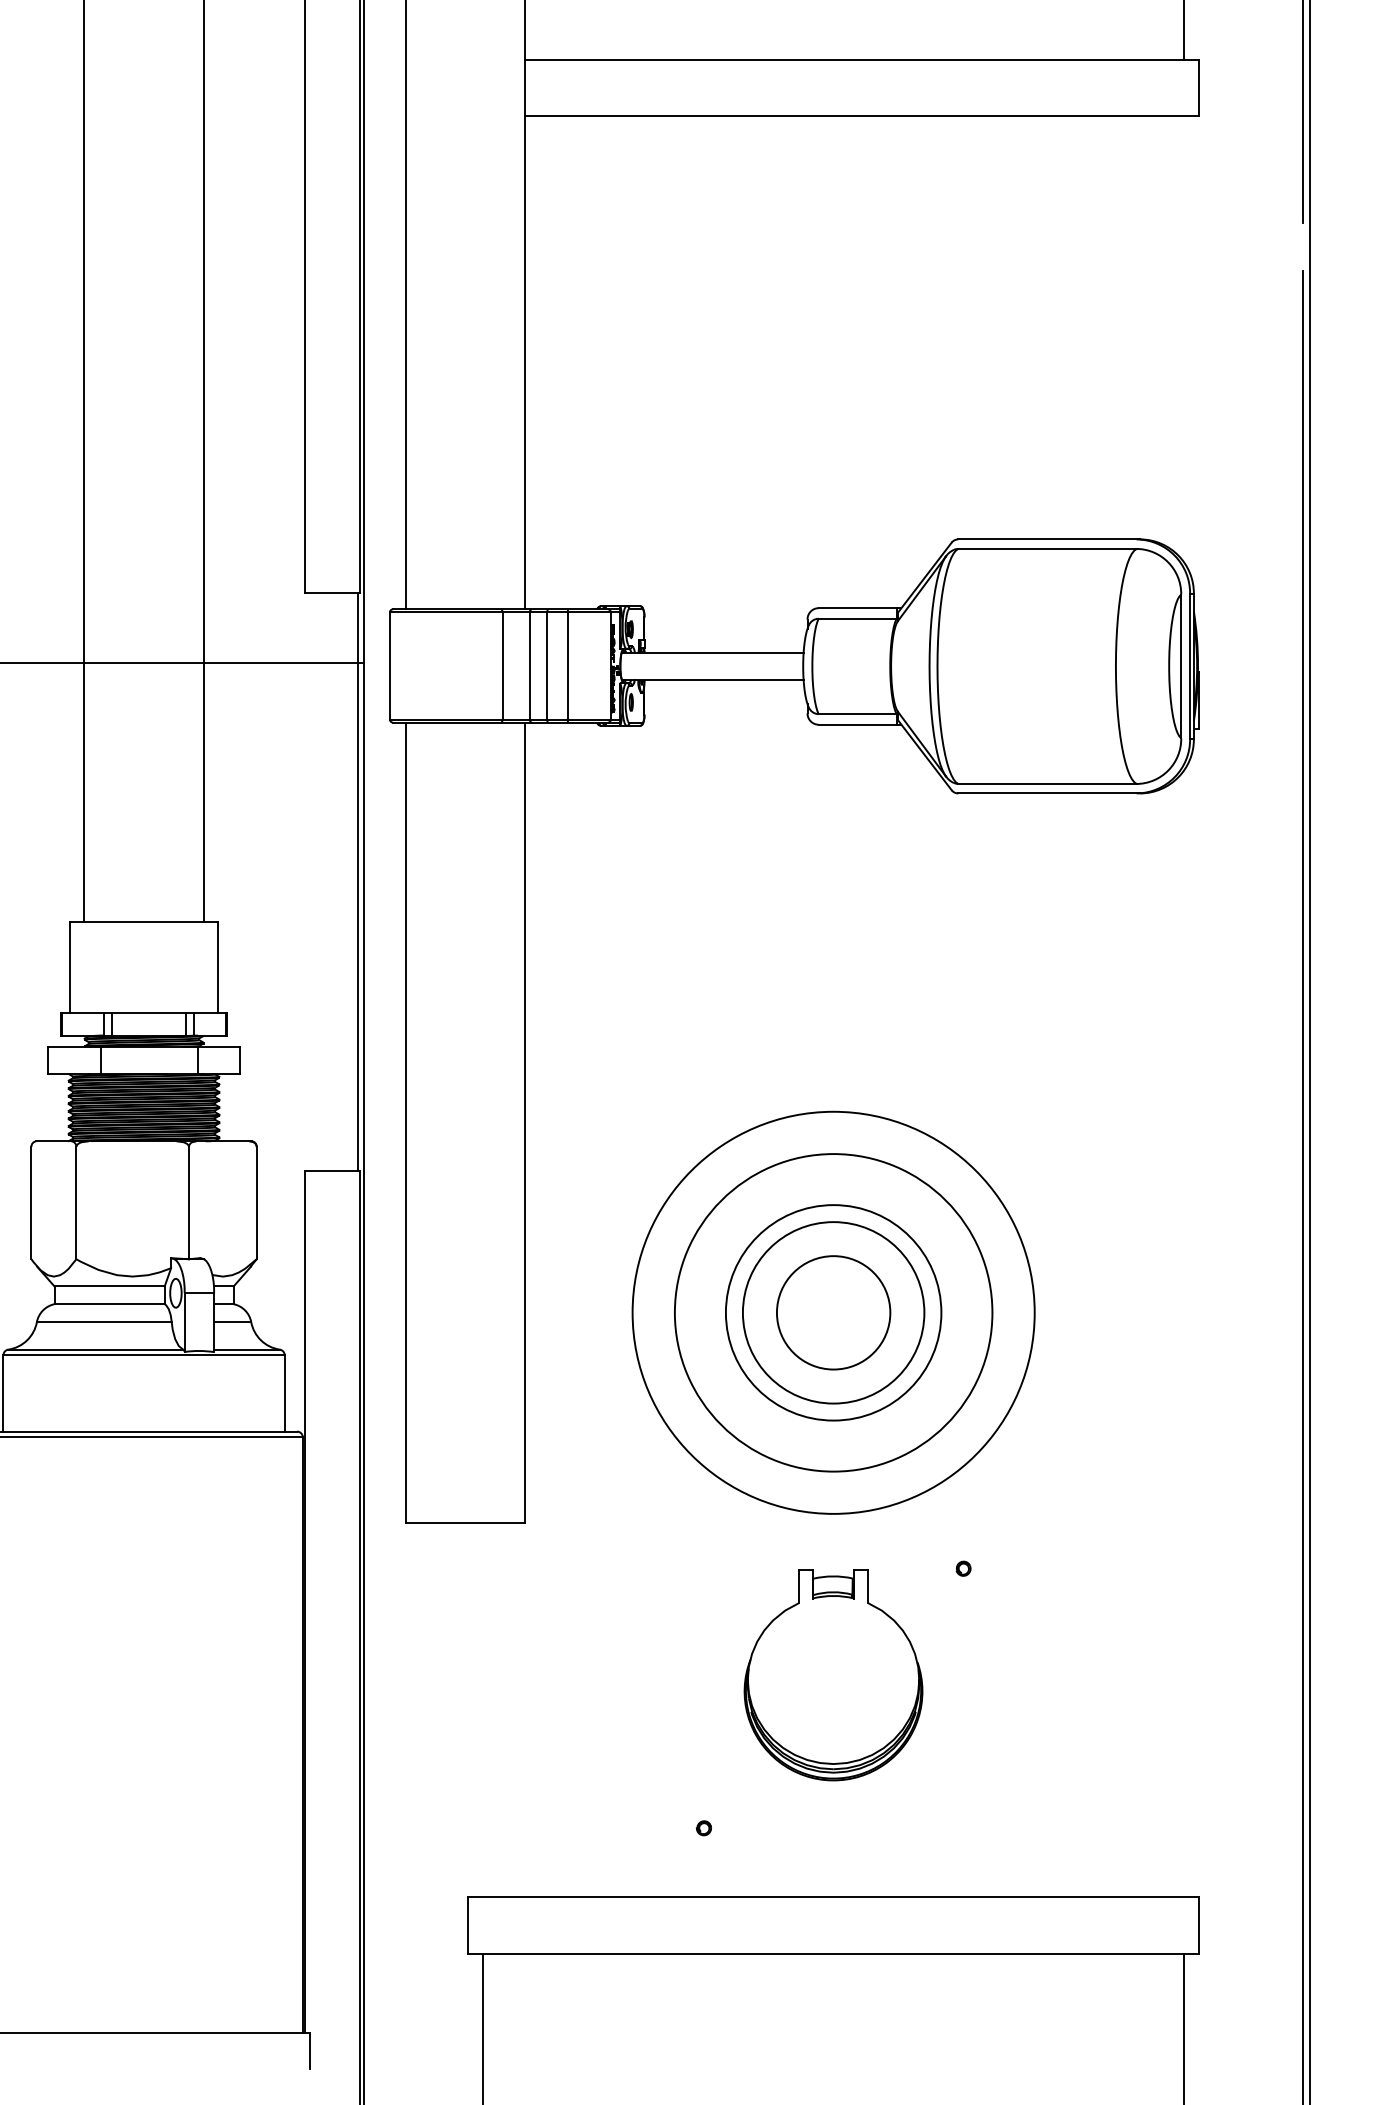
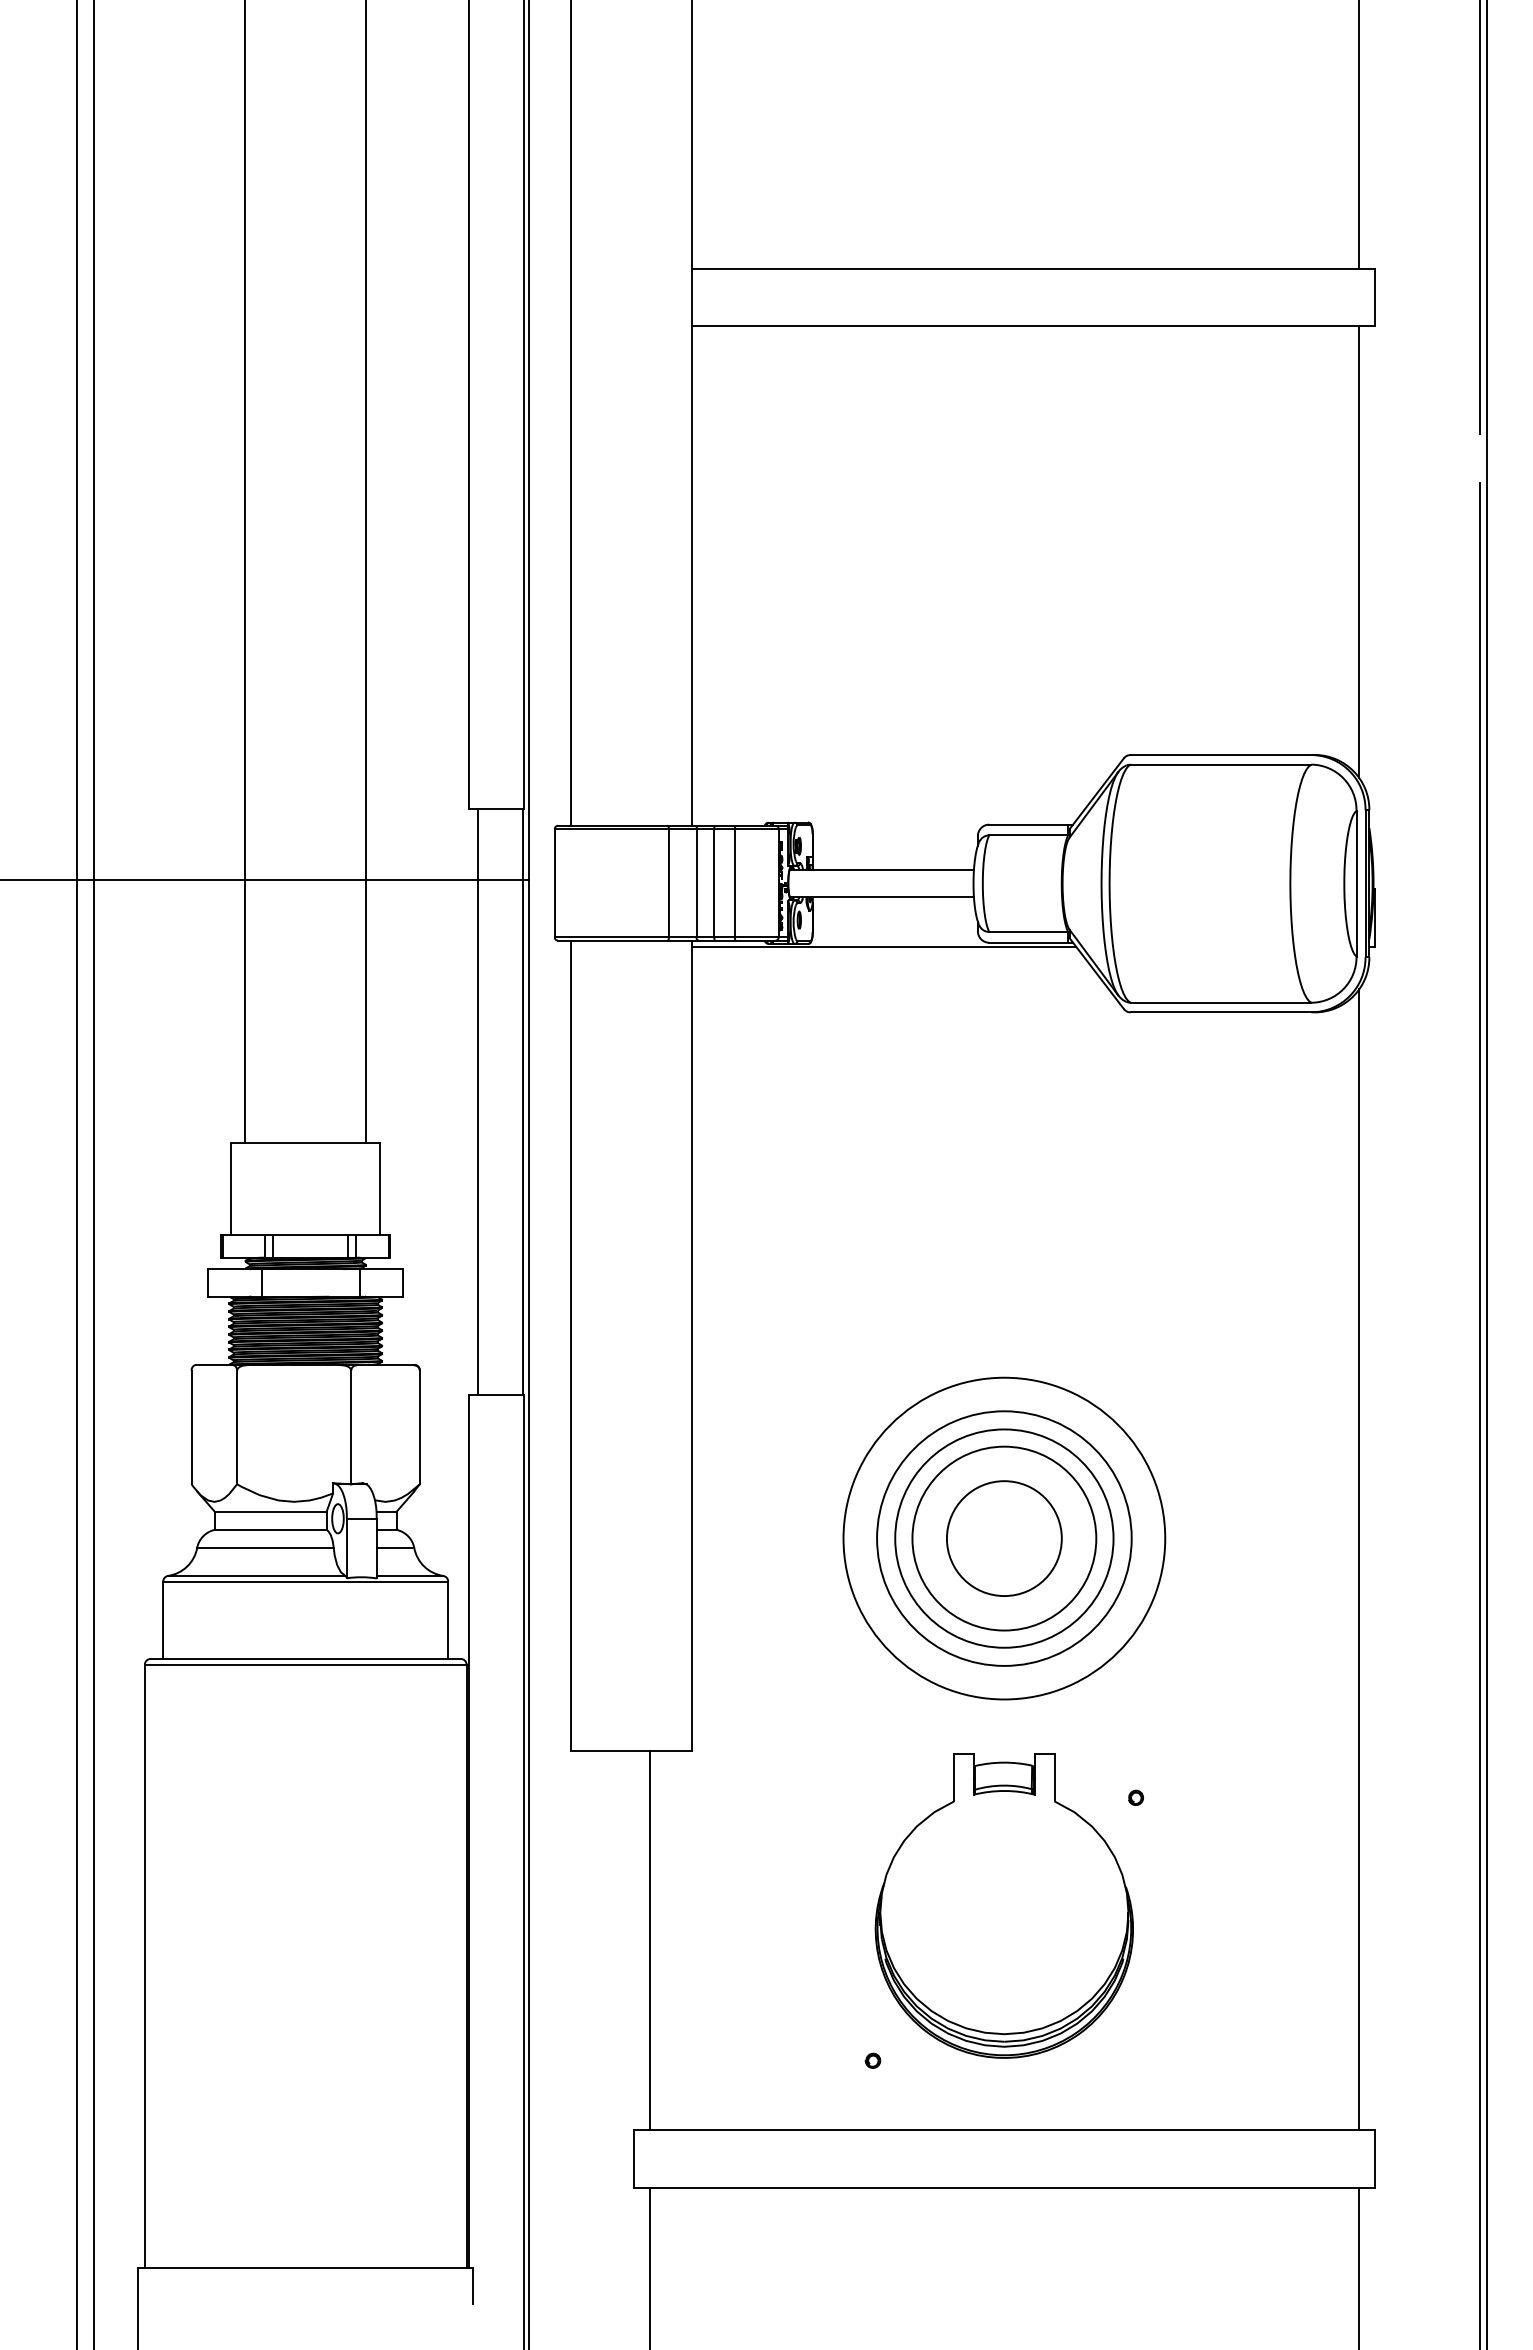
line: (1184, 339) -> (1359, 552), added
line: (714, 728) -> (883, 946), added
line: (313, 882) -> (477, 1102), added
circle: (833, 1312) -> (1004, 1538), size x0.62
line: (1184, 1333) -> (1359, 1559), added
part: (832, 1674) -> (1003, 1905), size x1.43
line: (483, 1709) -> (649, 1940), added

